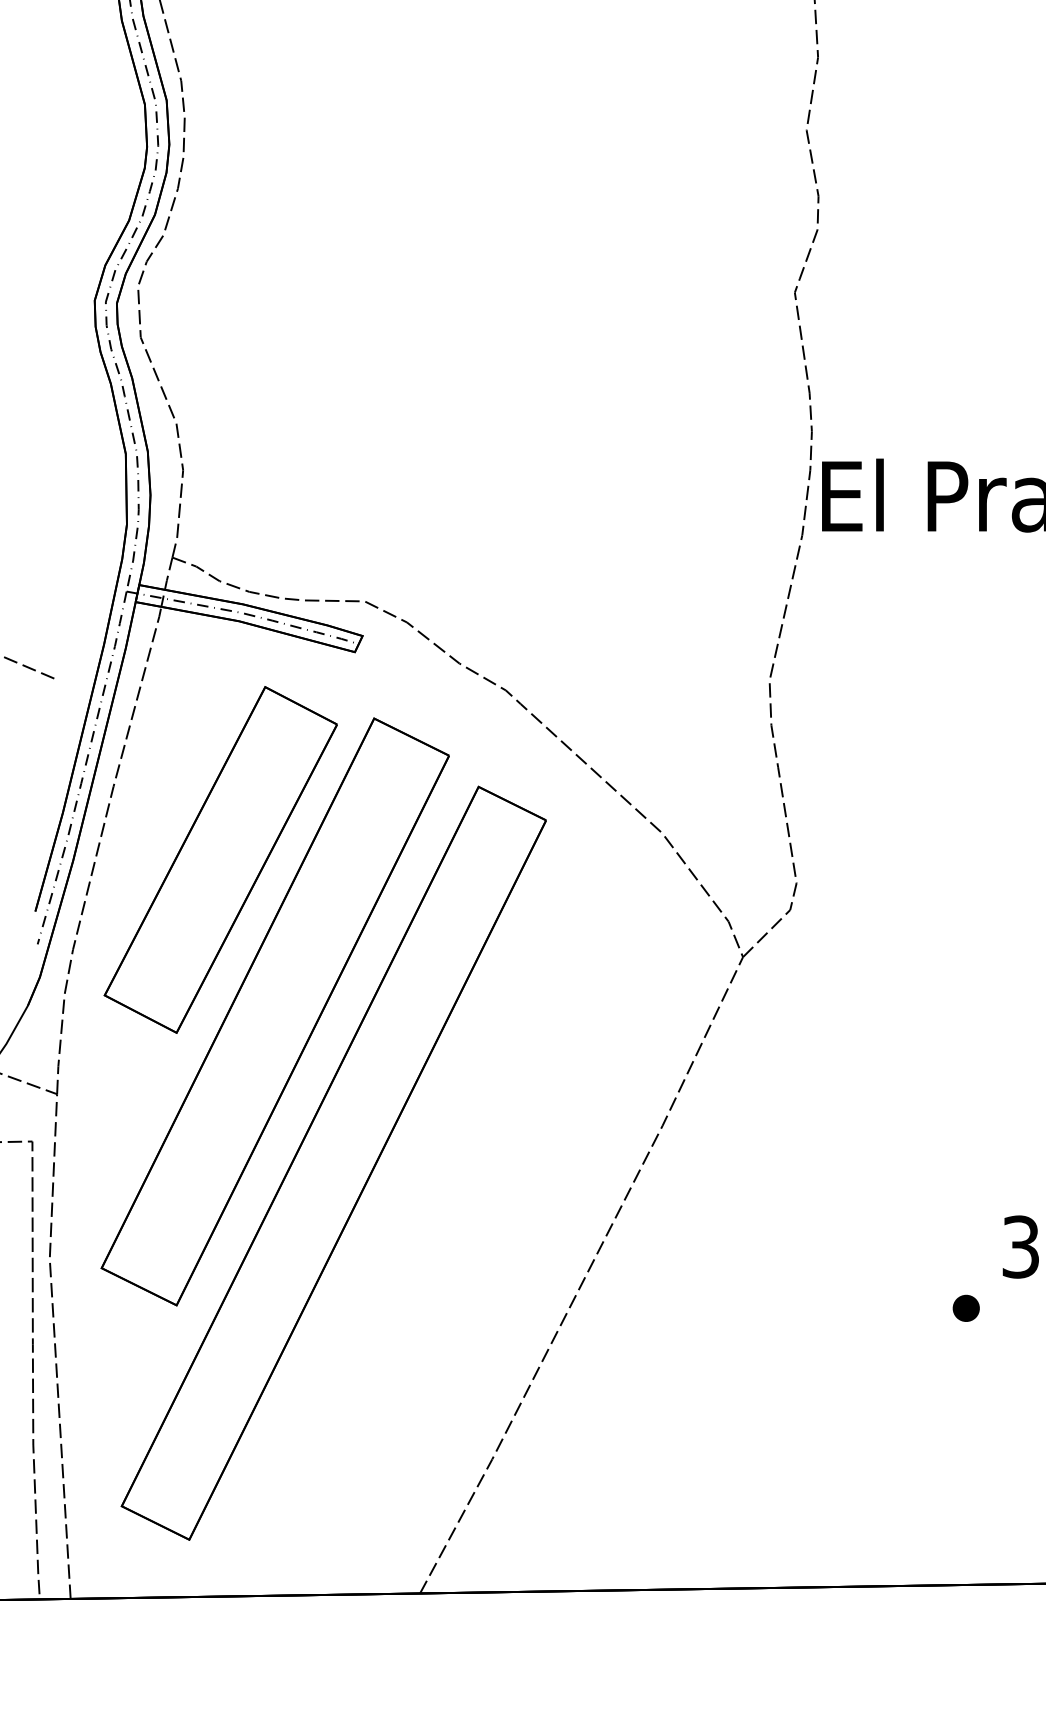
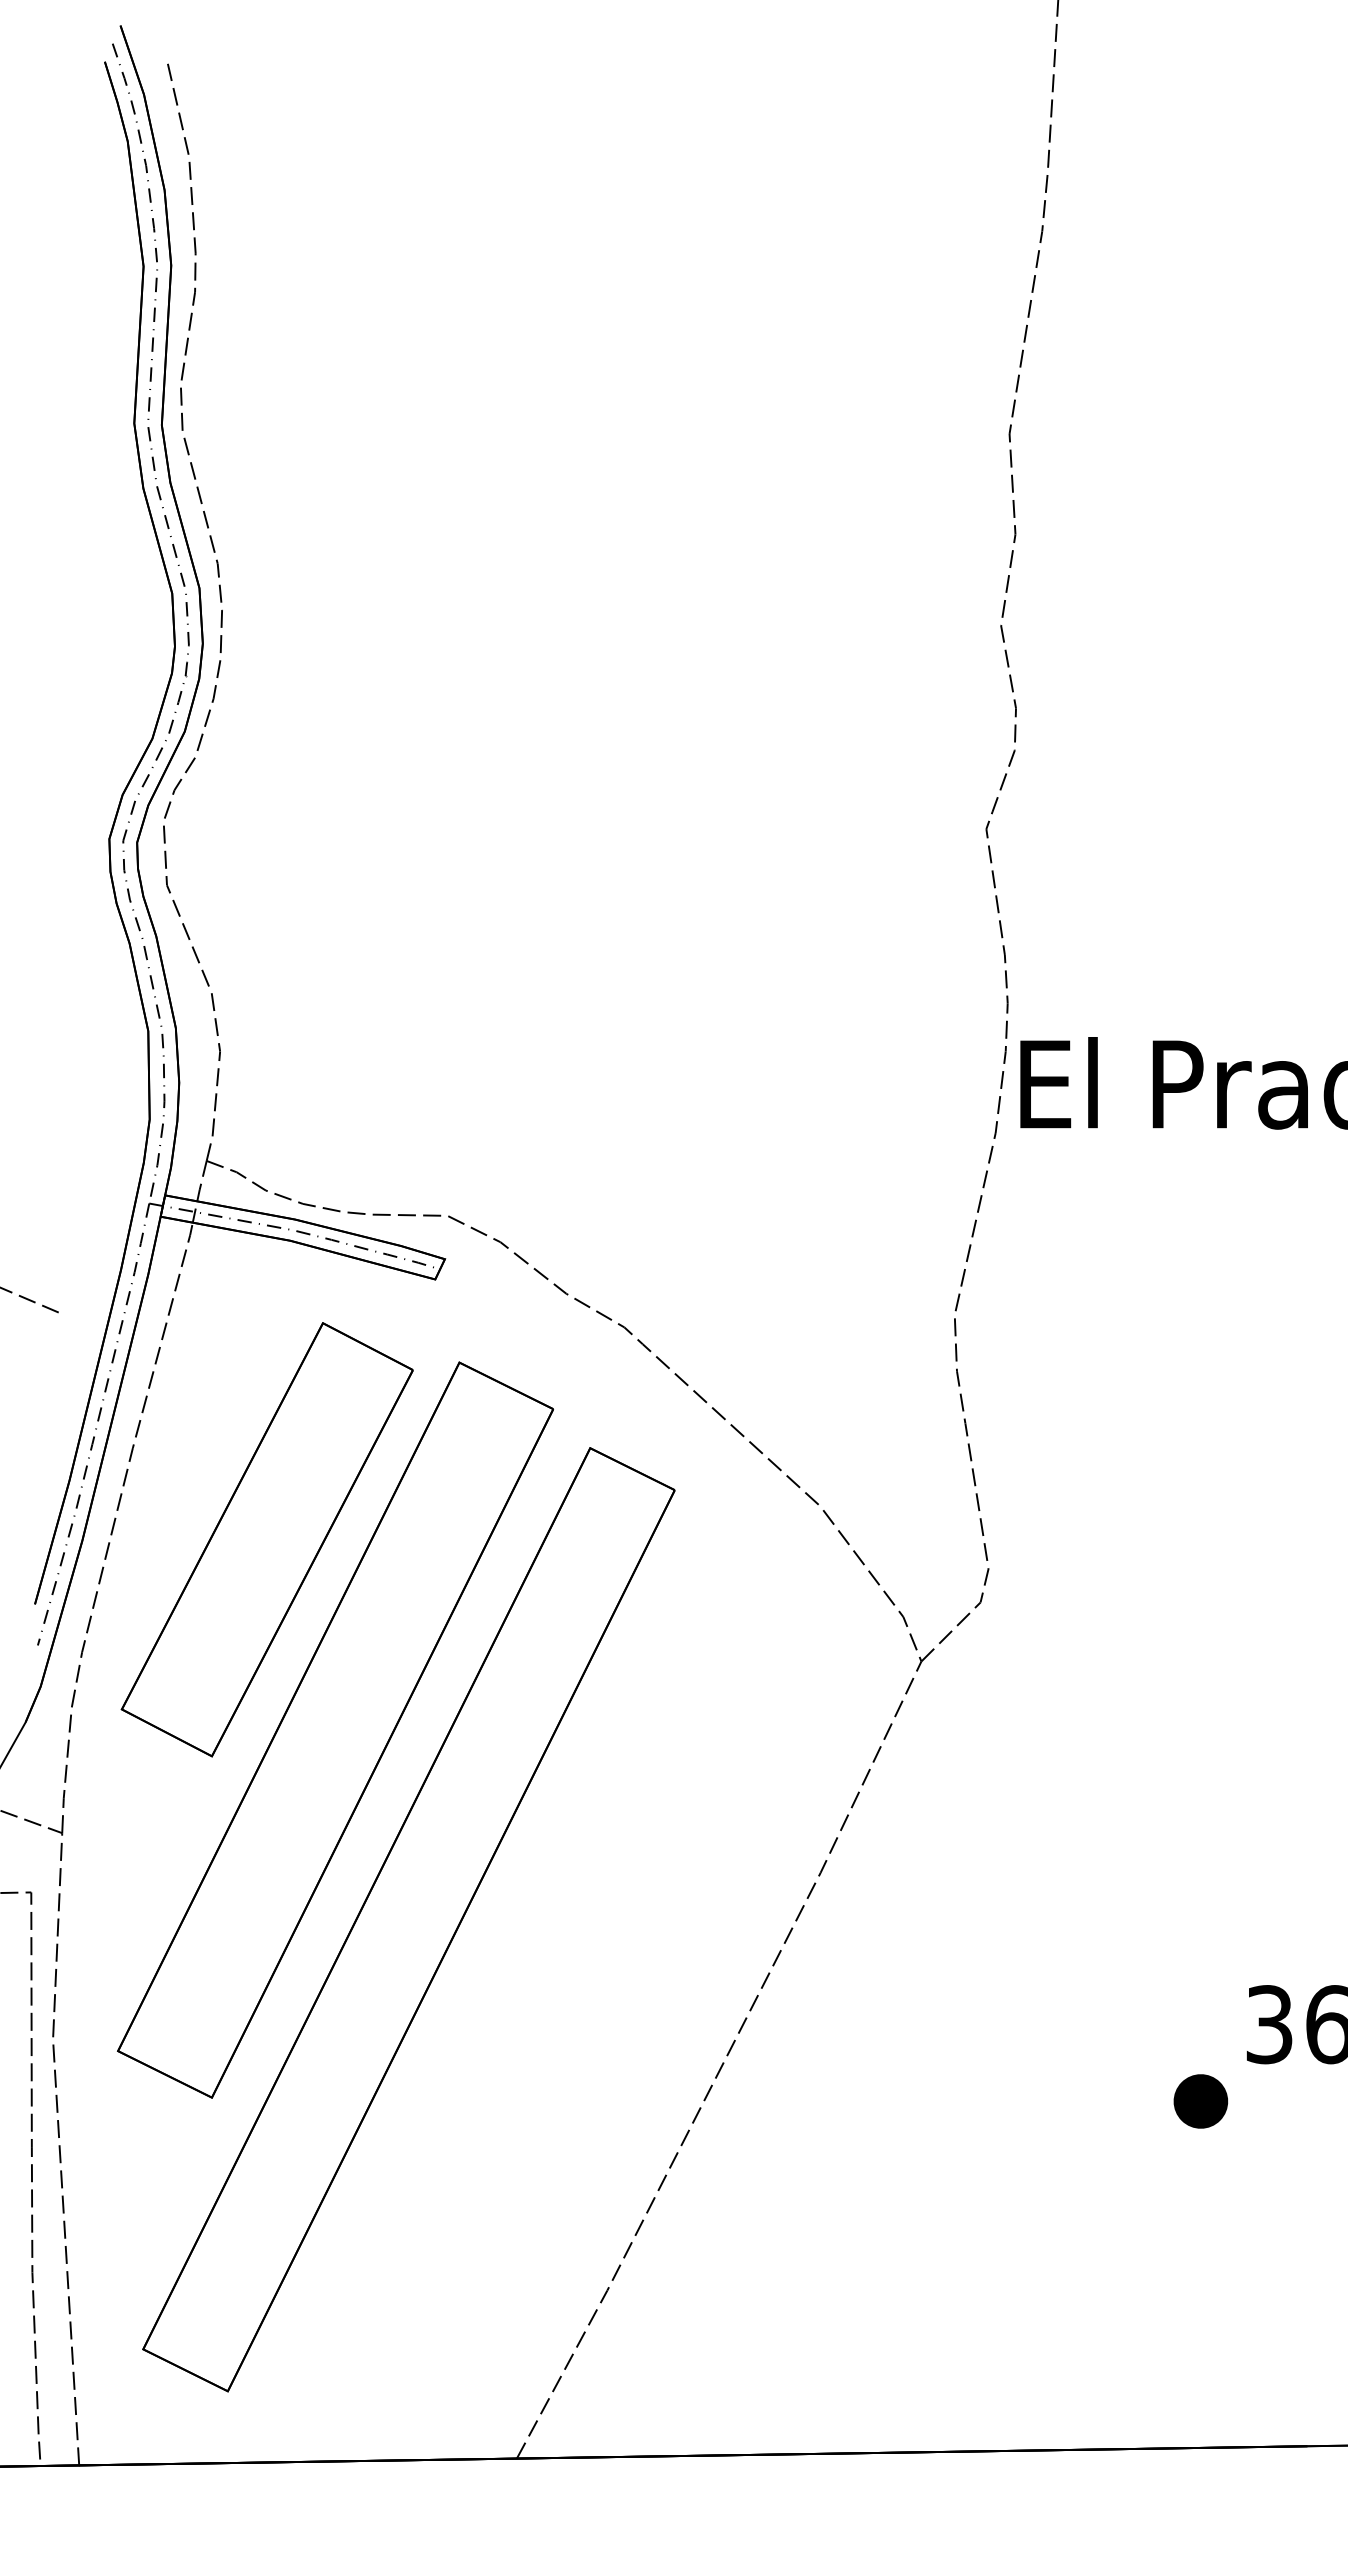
part: (966, 1308) -> (1201, 2101), size x1.6

